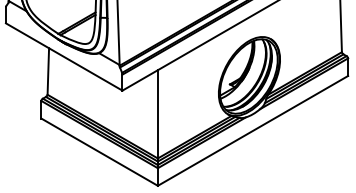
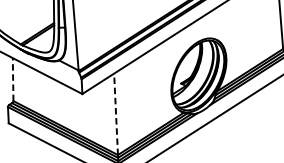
line: (48, 71) -> (13, 79), solid -> dashed
line: (157, 113) -> (115, 113), solid -> dashed

